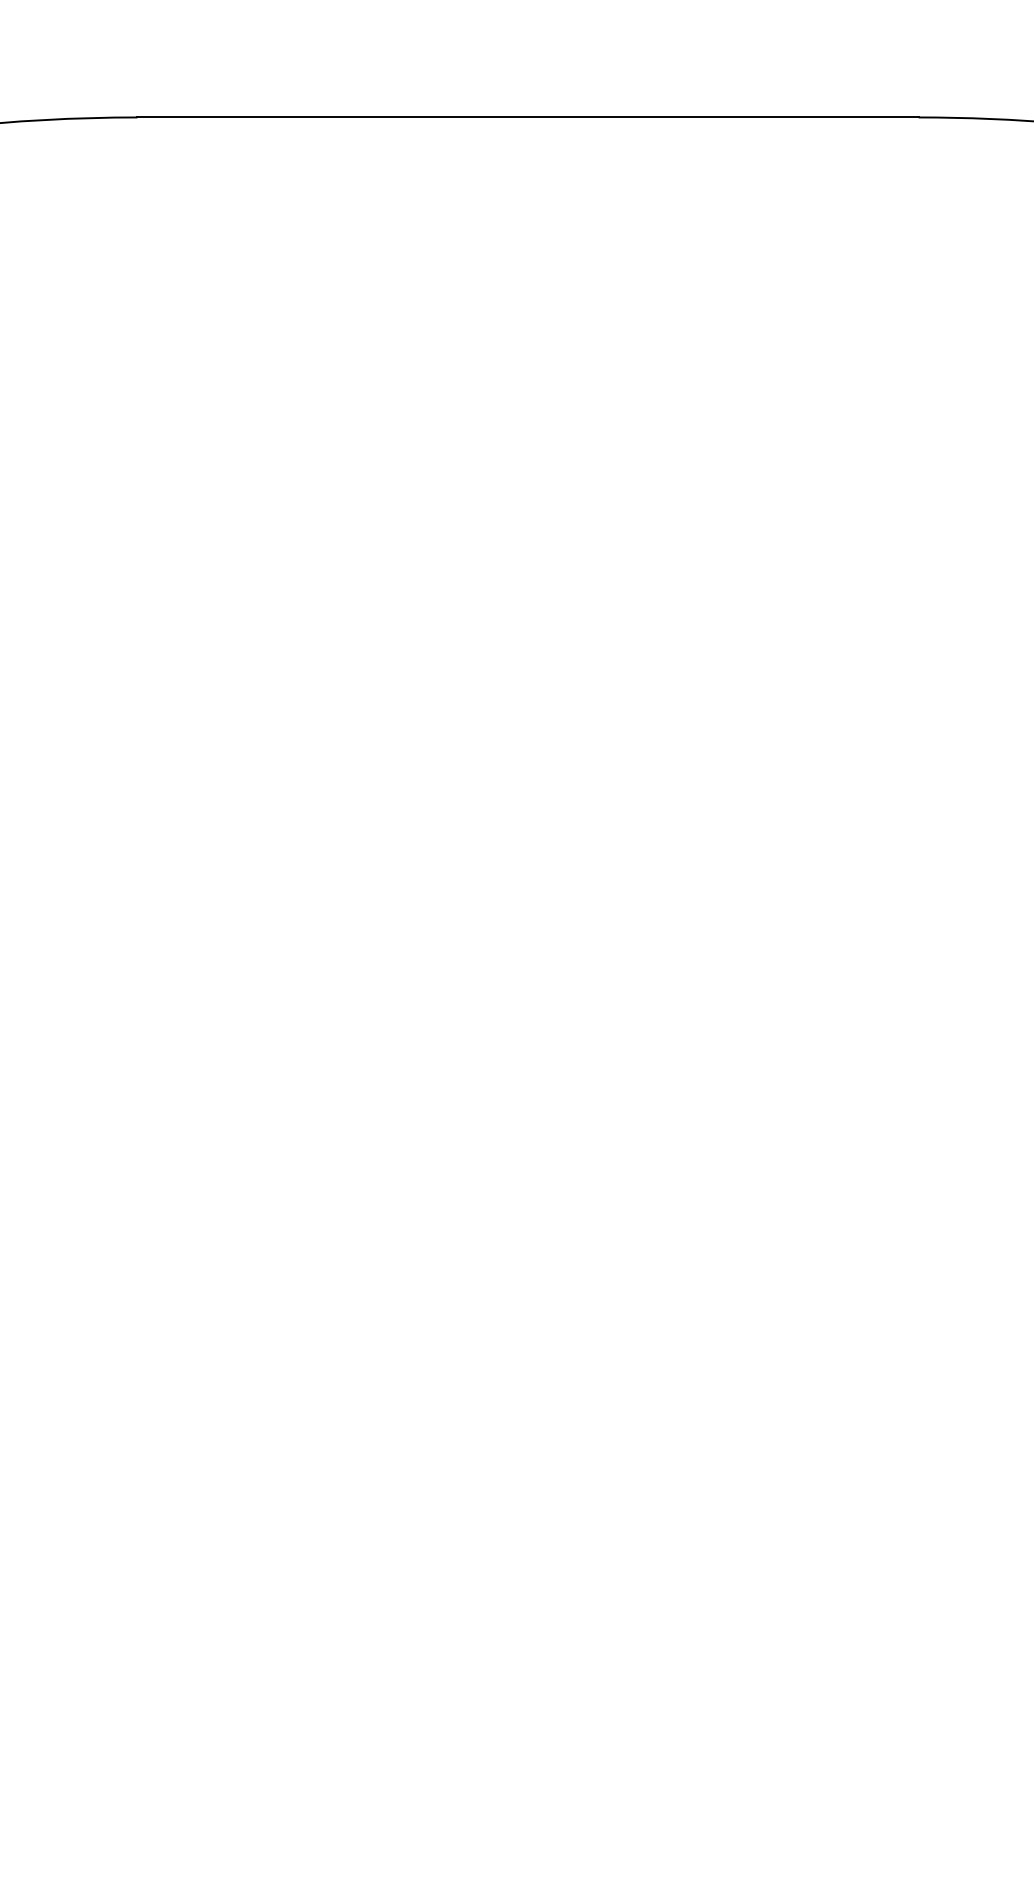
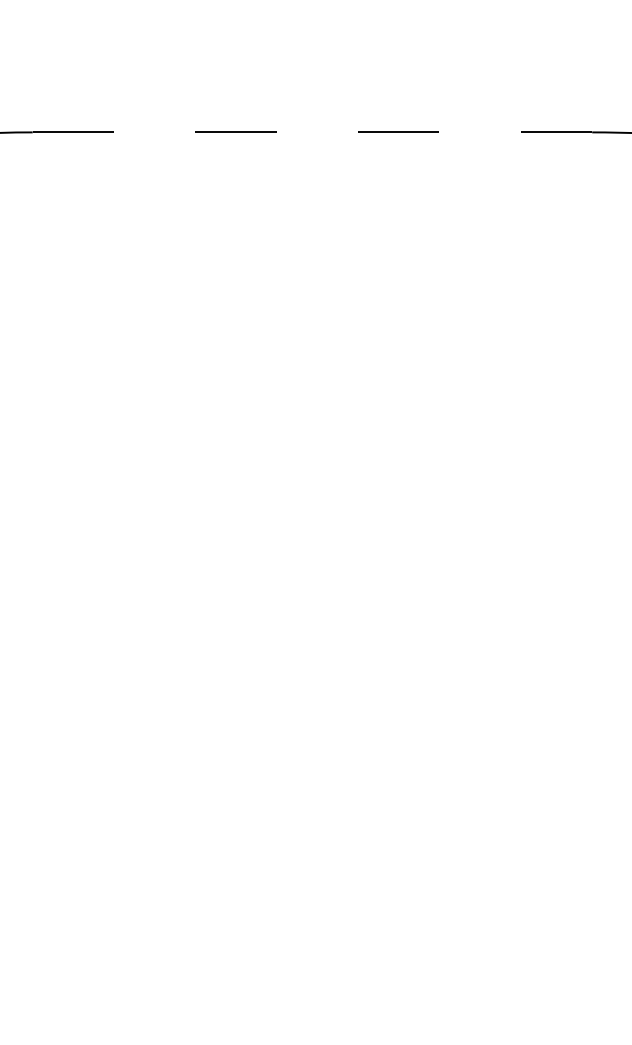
line: (528, 117) -> (312, 132), solid -> dashed

